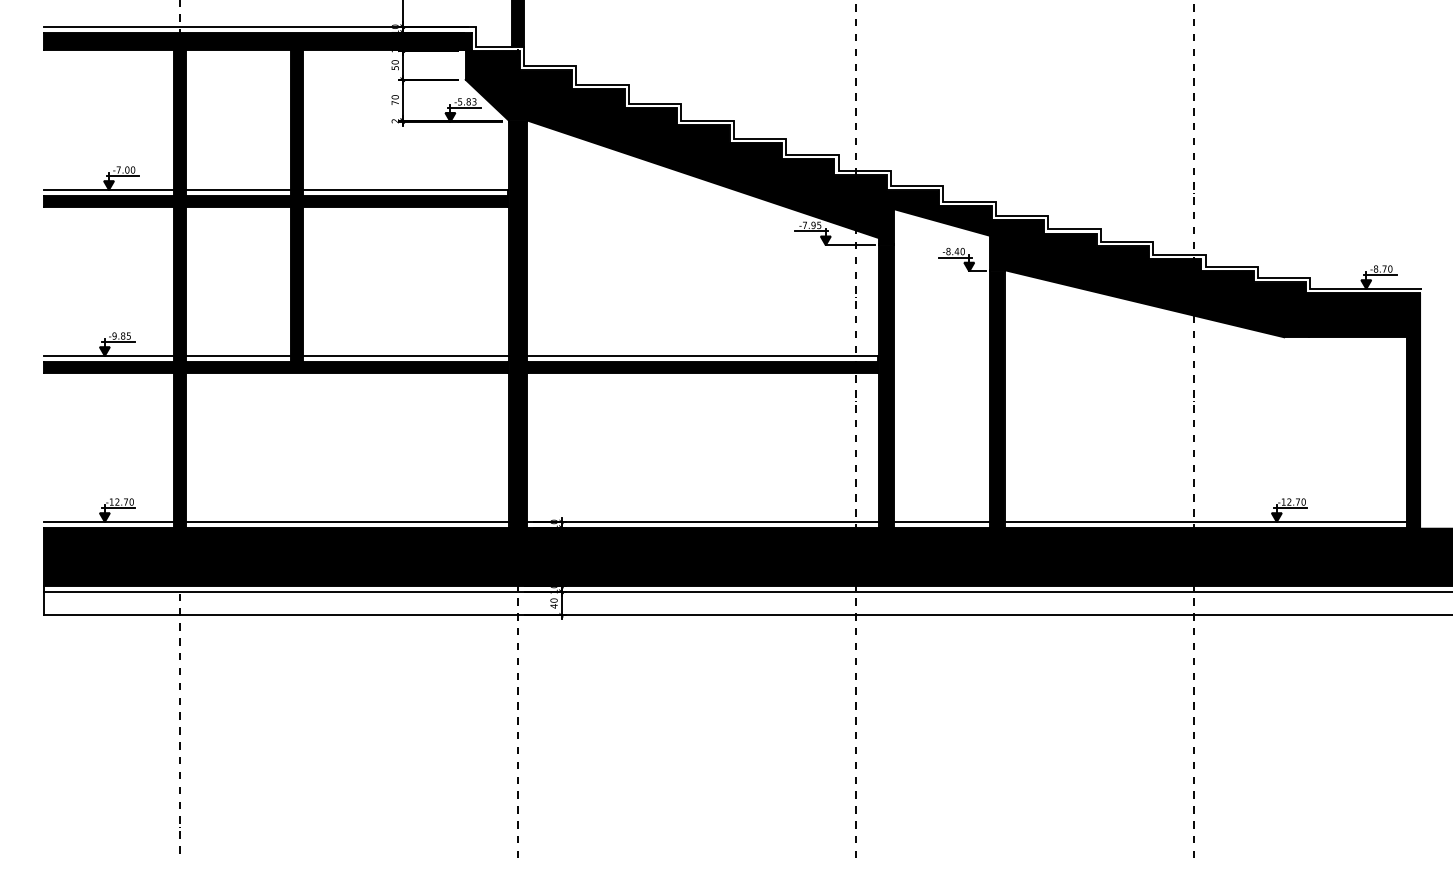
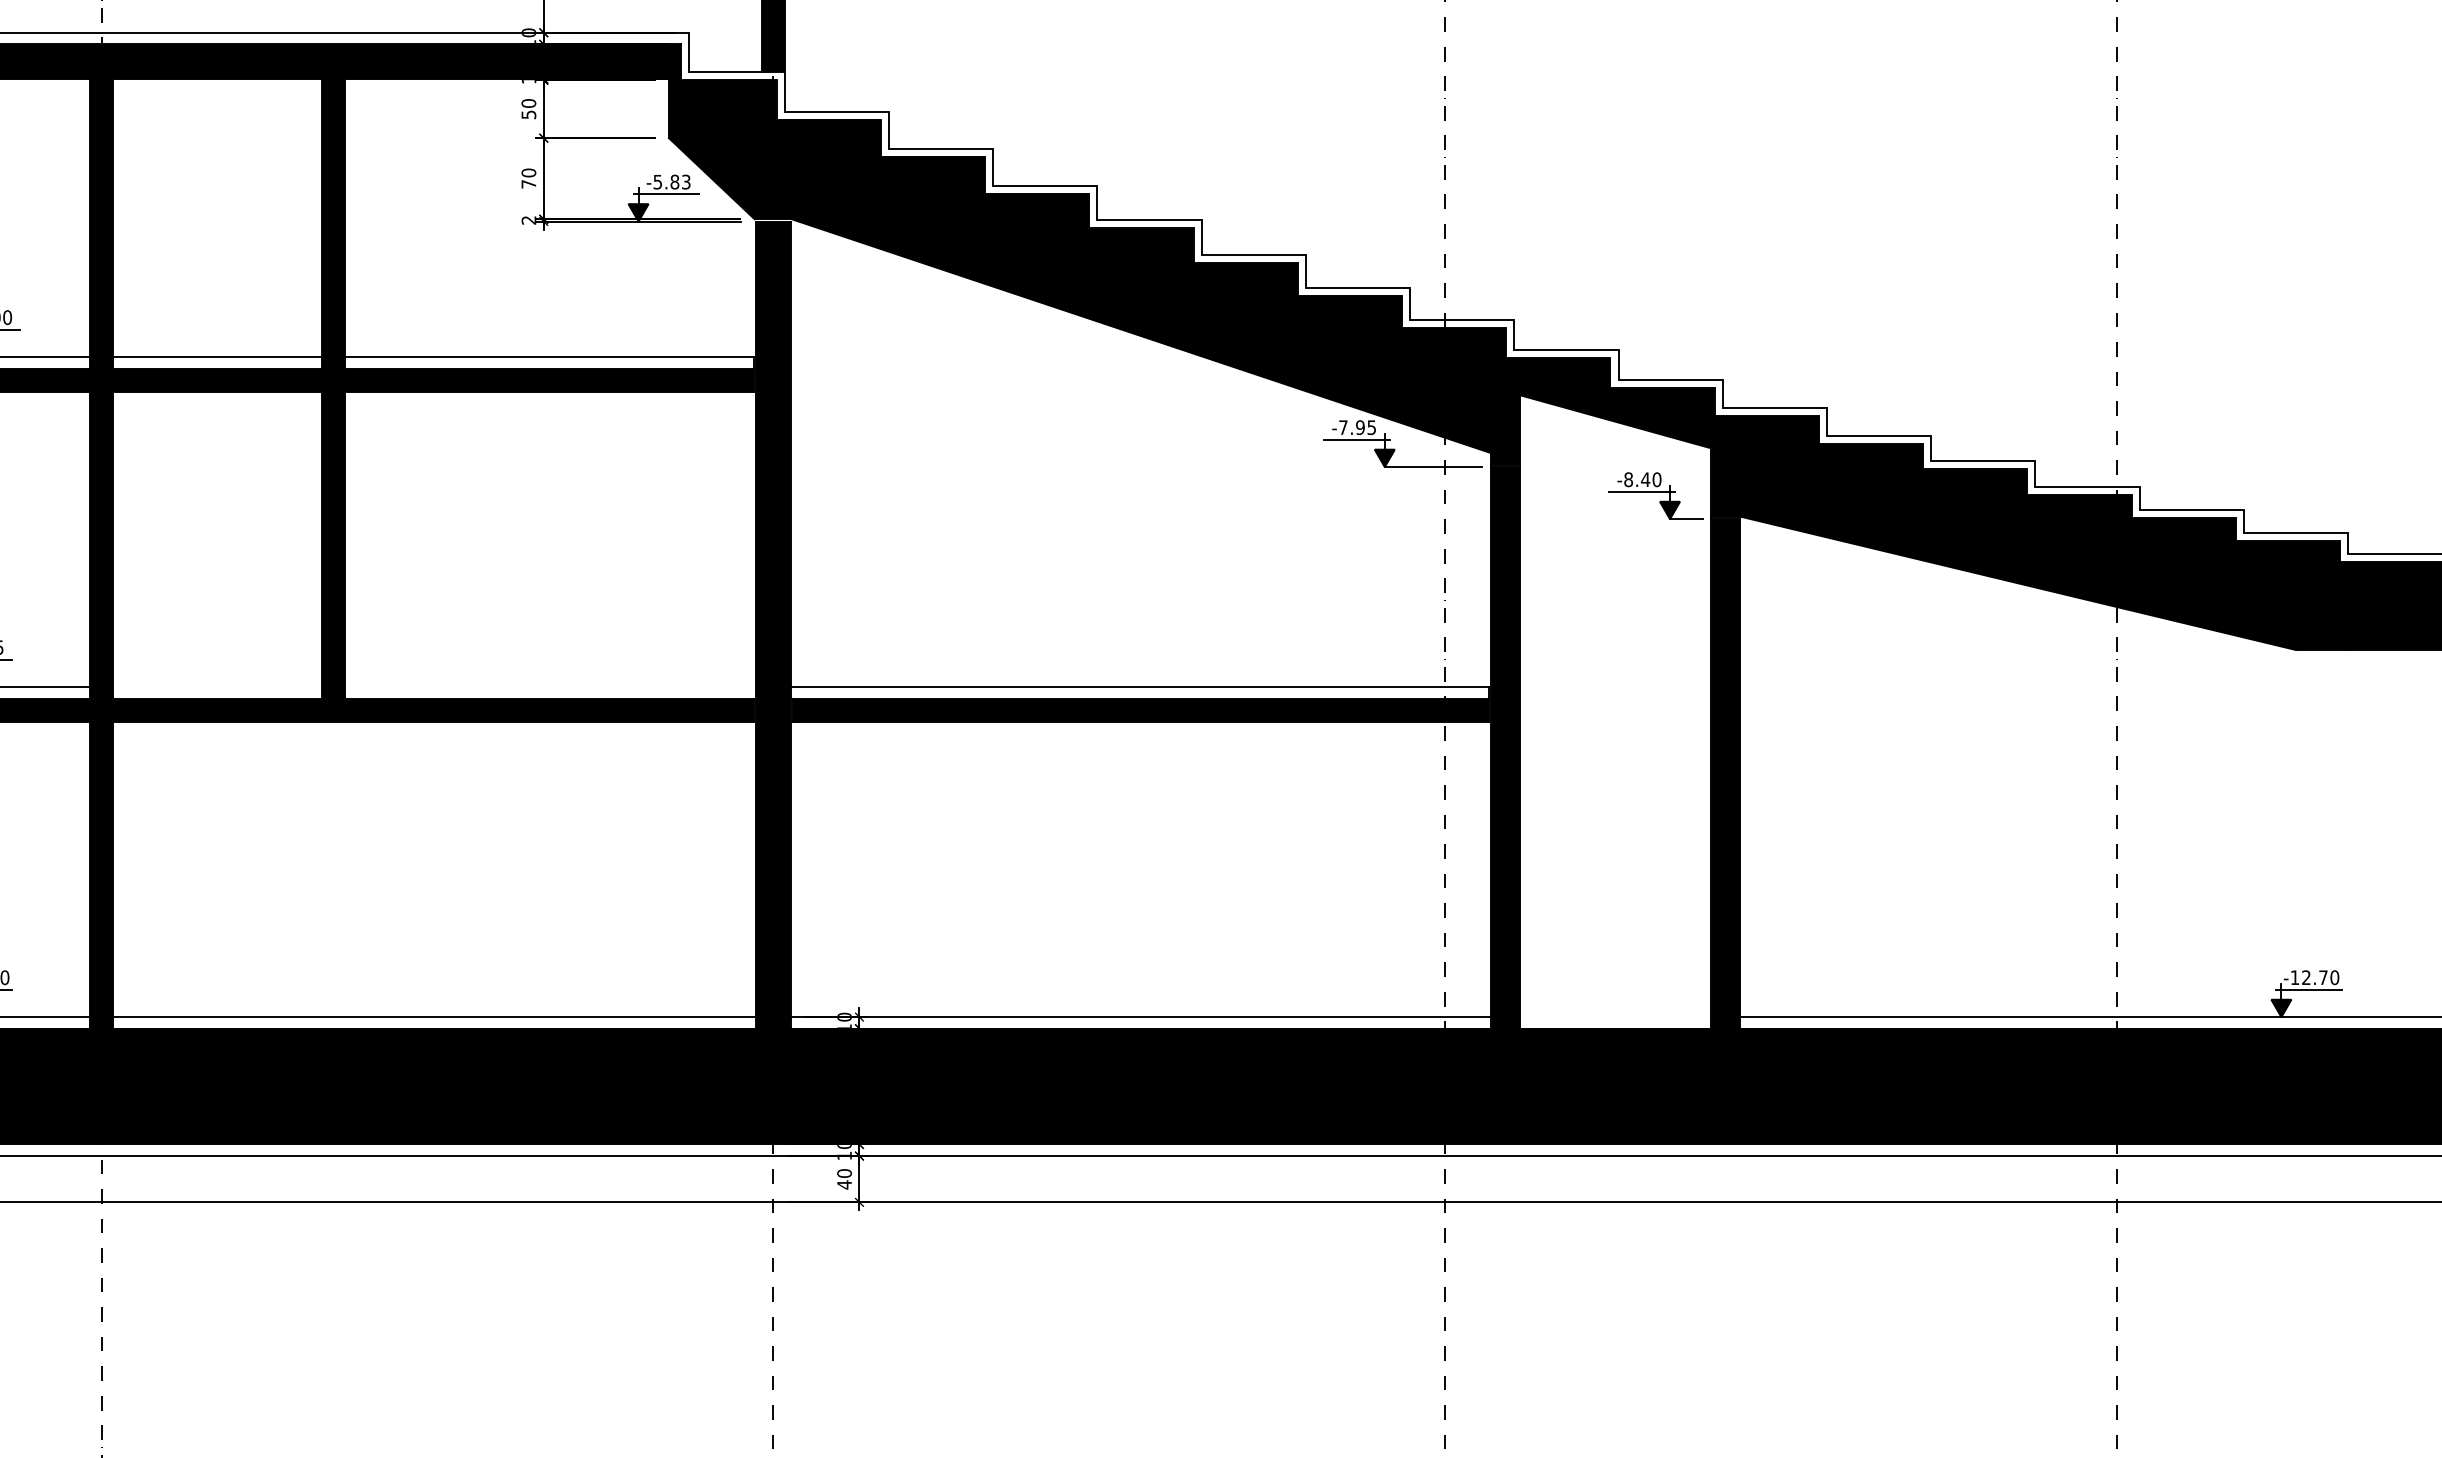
line: (238, 355) -> (217, 686), removed
line: (405, 355) -> (549, 686), removed
line: (941, 521) -> (1614, 1016), removed

